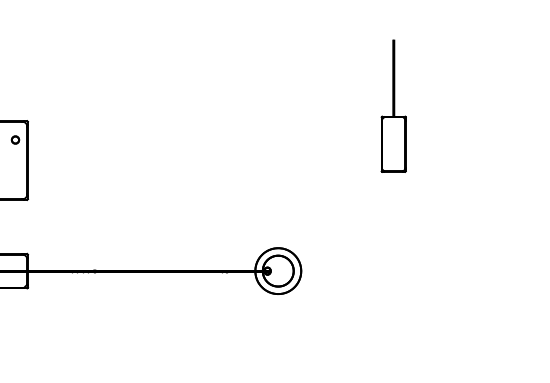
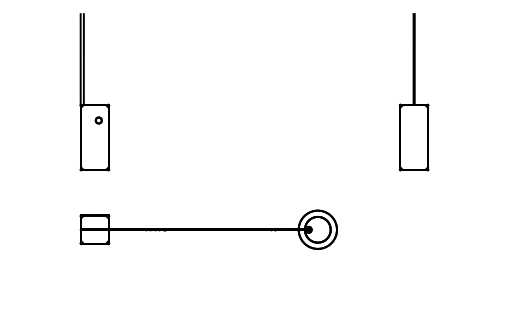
part: (393, 106) -> (413, 92), size x1.43

